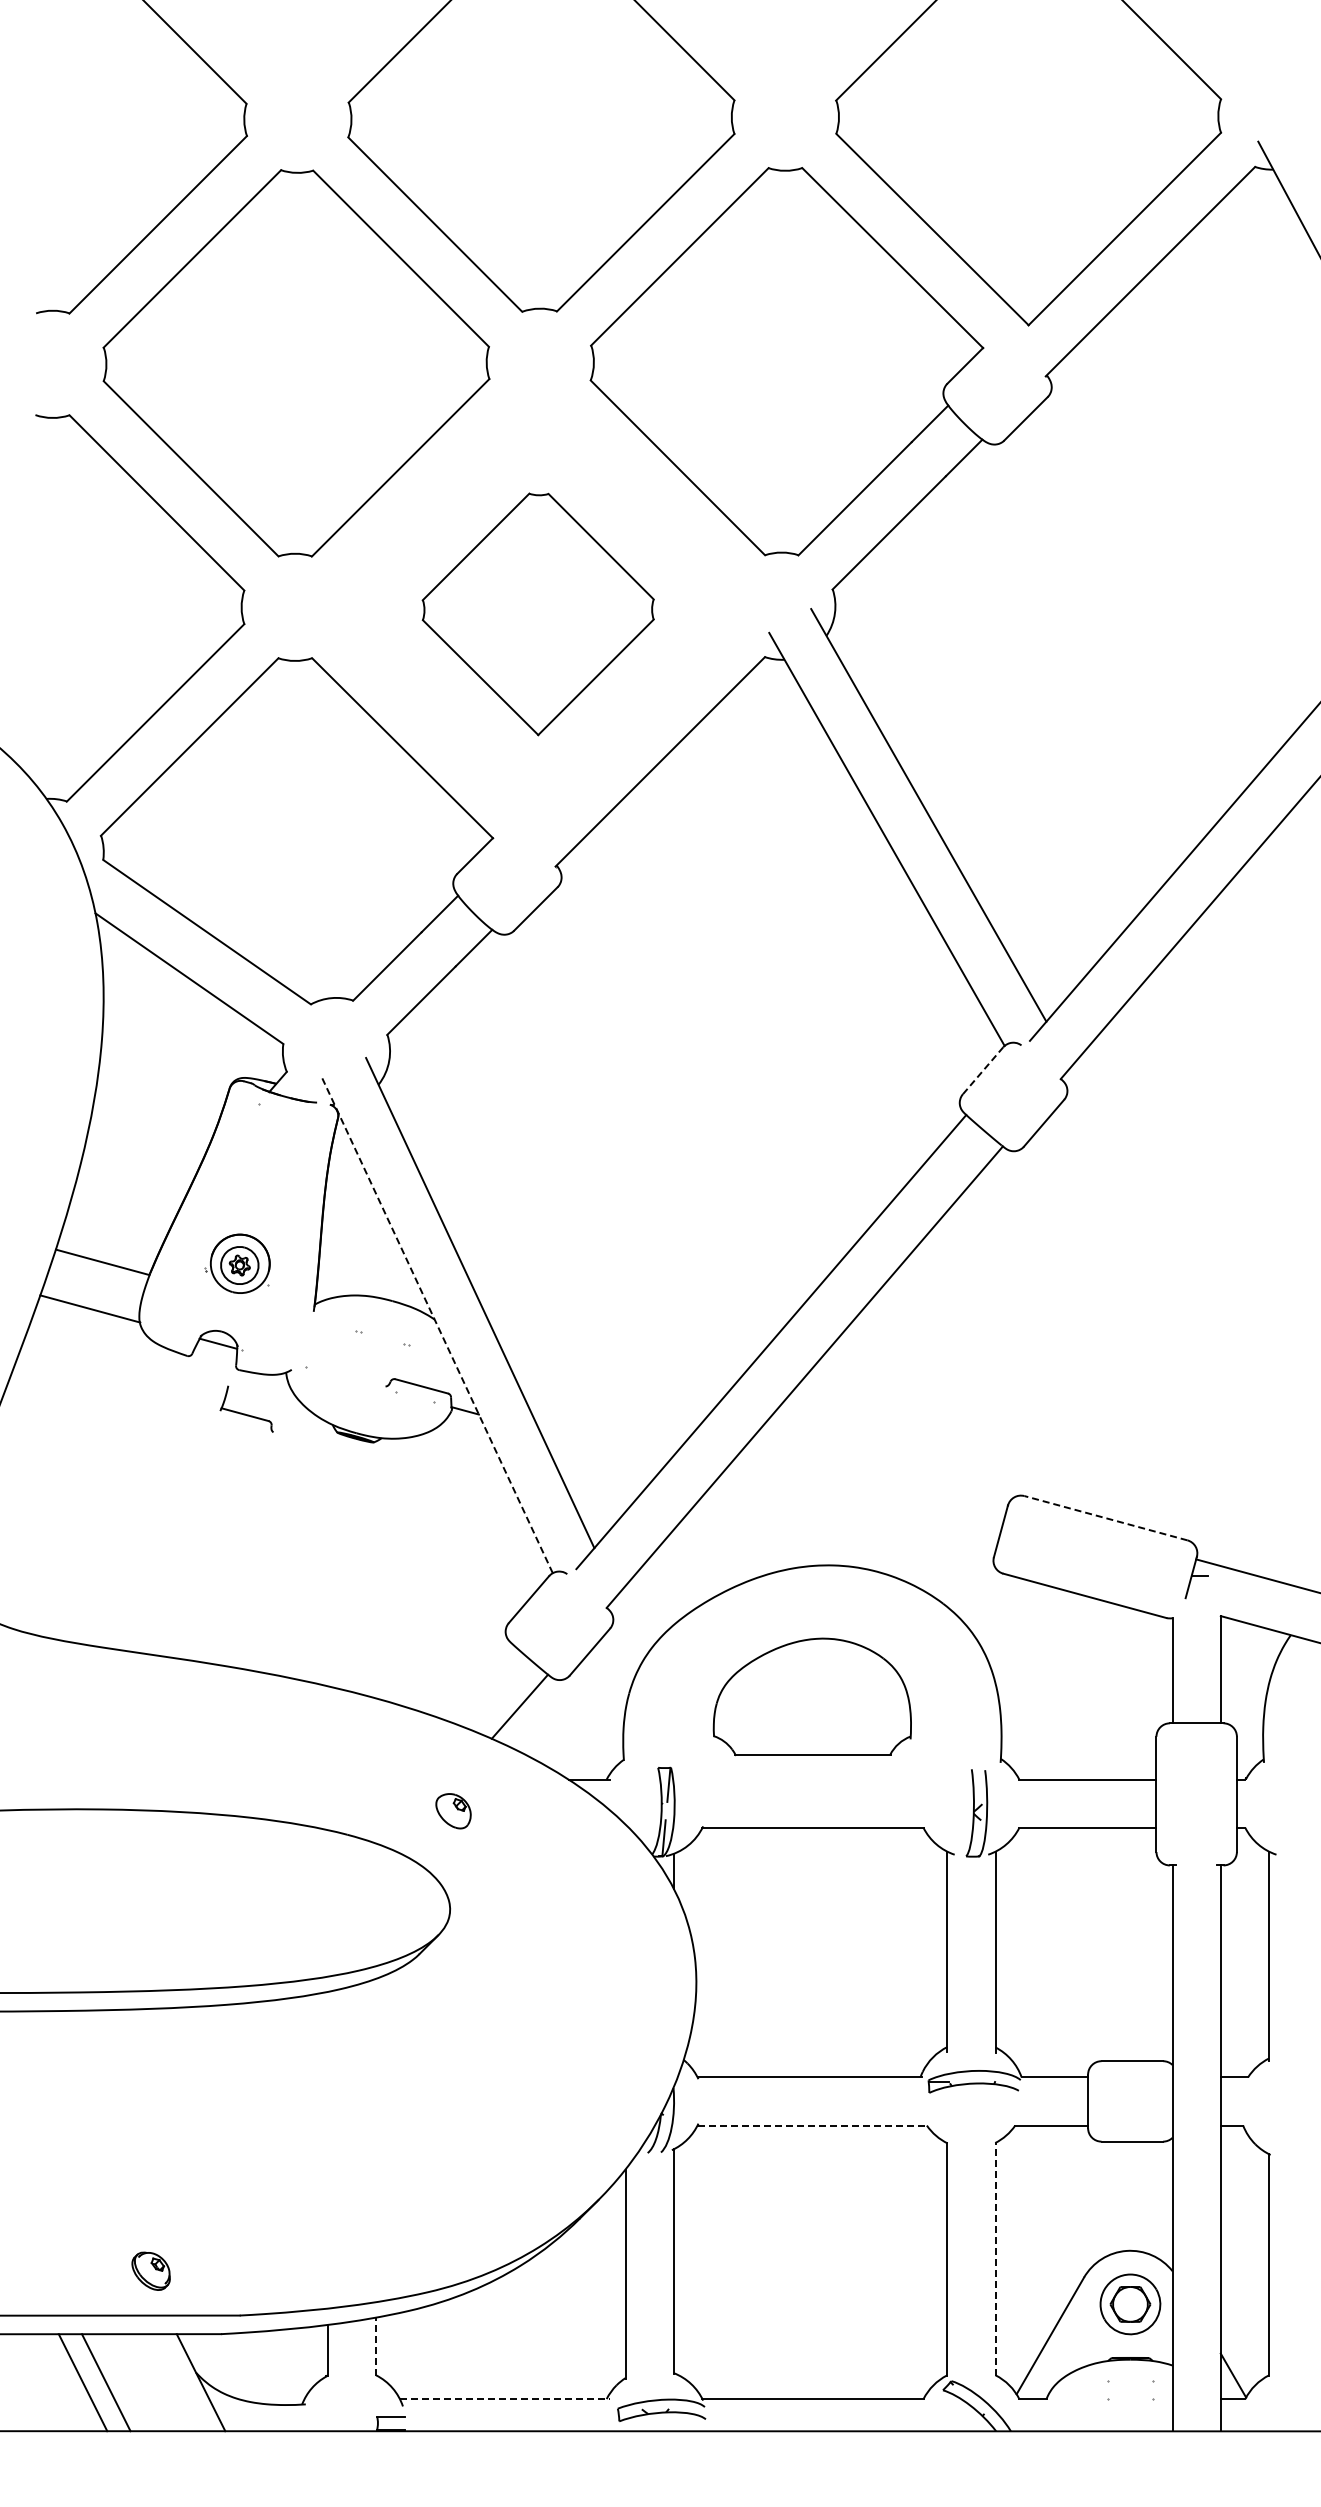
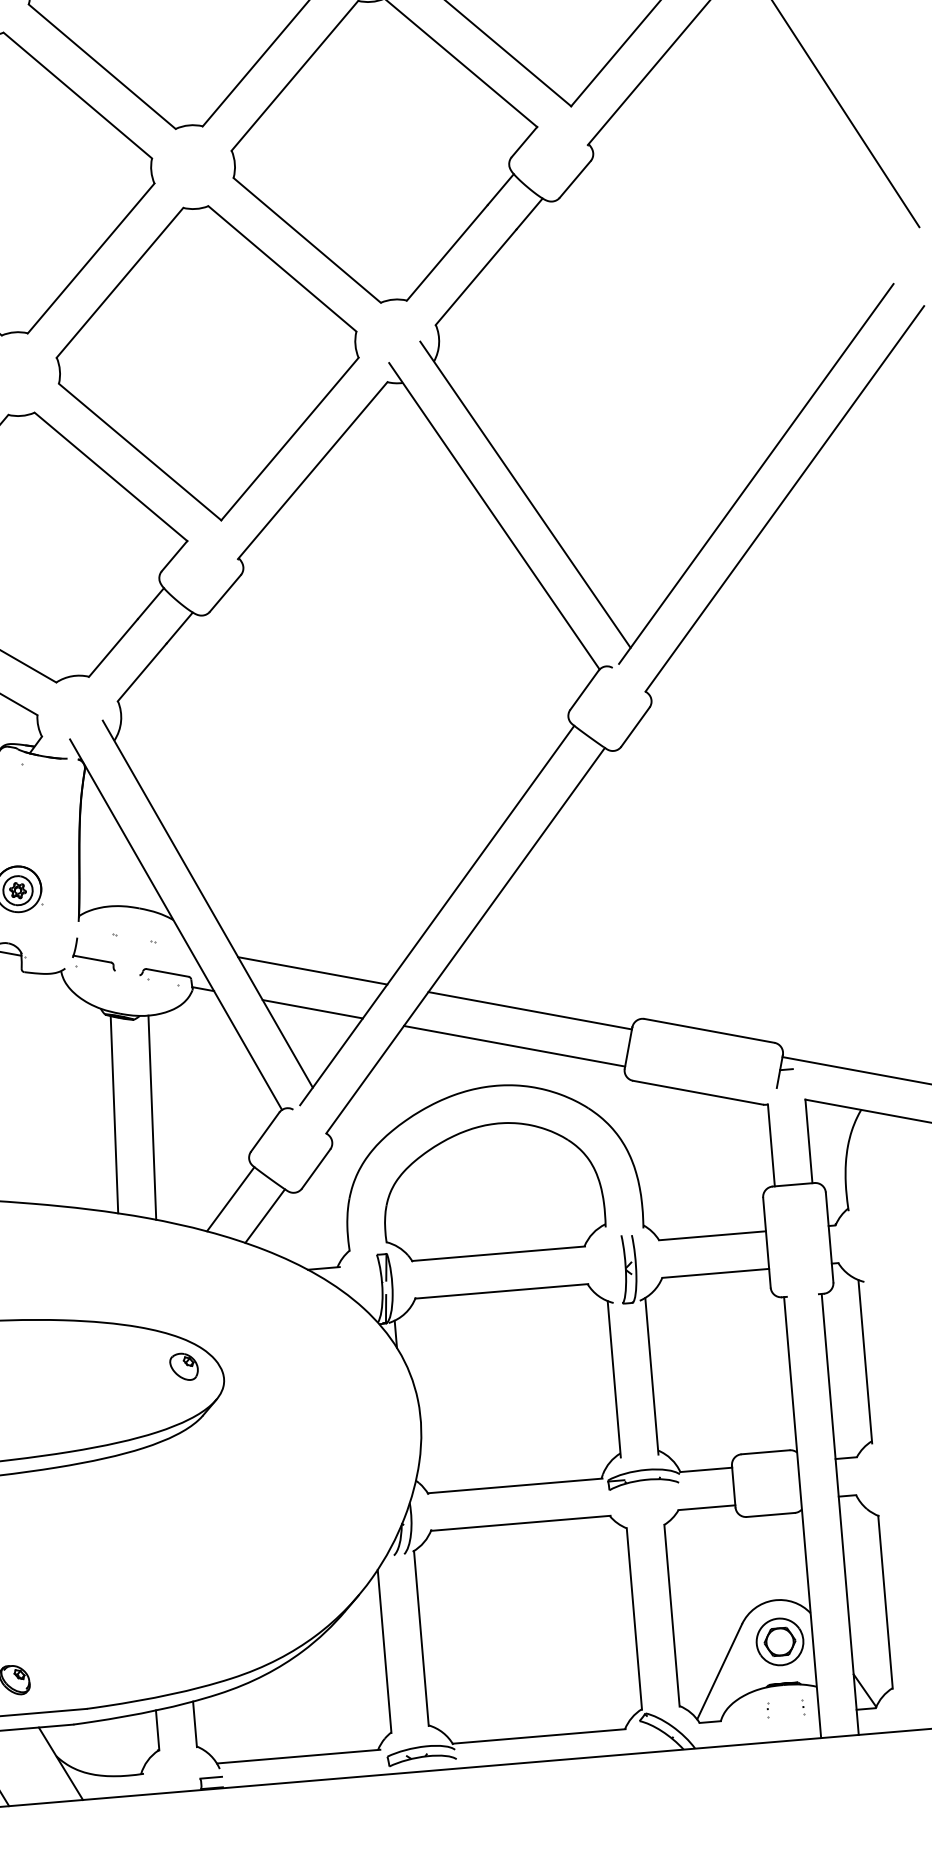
part: (537, 614) -> (207, 363), size x1.67
line: (983, 1070) -> (584, 690), dashed -> solid
line: (437, 1325) -> (175, 924), dashed -> solid
line: (606, 1398) -> (312, 970), added
part: (246, 1408) -> (92, 954), moved
line: (602, 1448) -> (312, 1009), added
line: (879, 1473) -> (530, 1010), added
line: (855, 1516) -> (514, 1045), added
line: (1105, 1518) -> (709, 1031), dashed -> solid
line: (338, 1561) -> (114, 1114), added
line: (386, 1568) -> (152, 1117), added
line: (477, 1681) -> (230, 1199), added
part: (812, 1696) -> (492, 1189), size x1.43
part: (453, 1811) -> (184, 1367), moved
line: (813, 2125) -> (521, 1523), dashed -> solid
line: (995, 2259) -> (671, 1615), dashed -> solid
line: (376, 2346) -> (195, 1724), dashed -> solid
line: (504, 2399) -> (298, 1756), dashed -> solid

